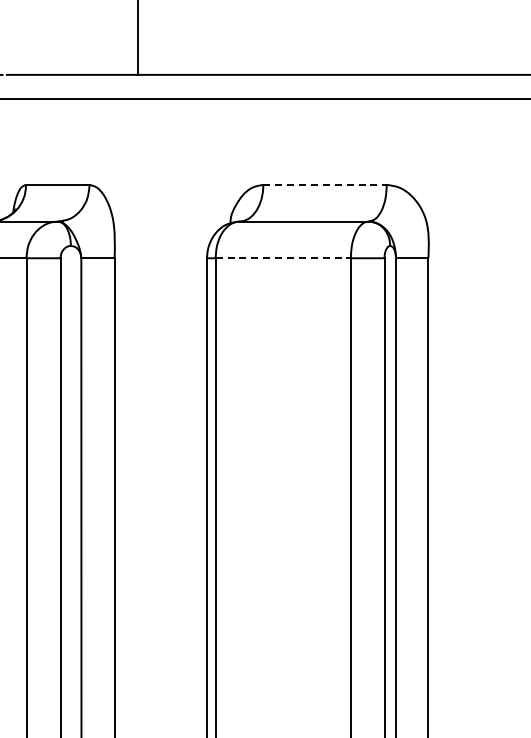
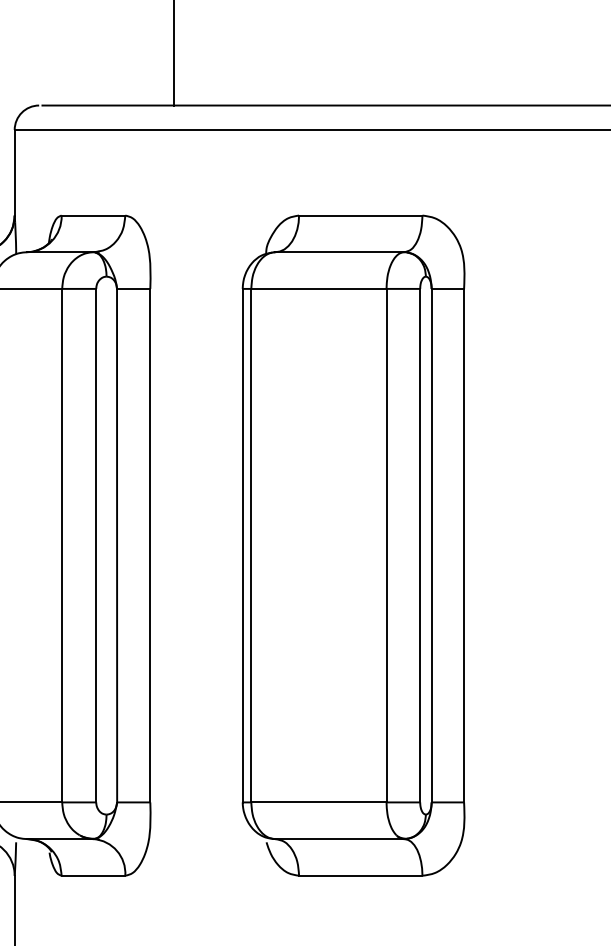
line: (324, 184) -> (360, 215), dashed -> solid
line: (282, 257) -> (318, 288), dashed -> solid

